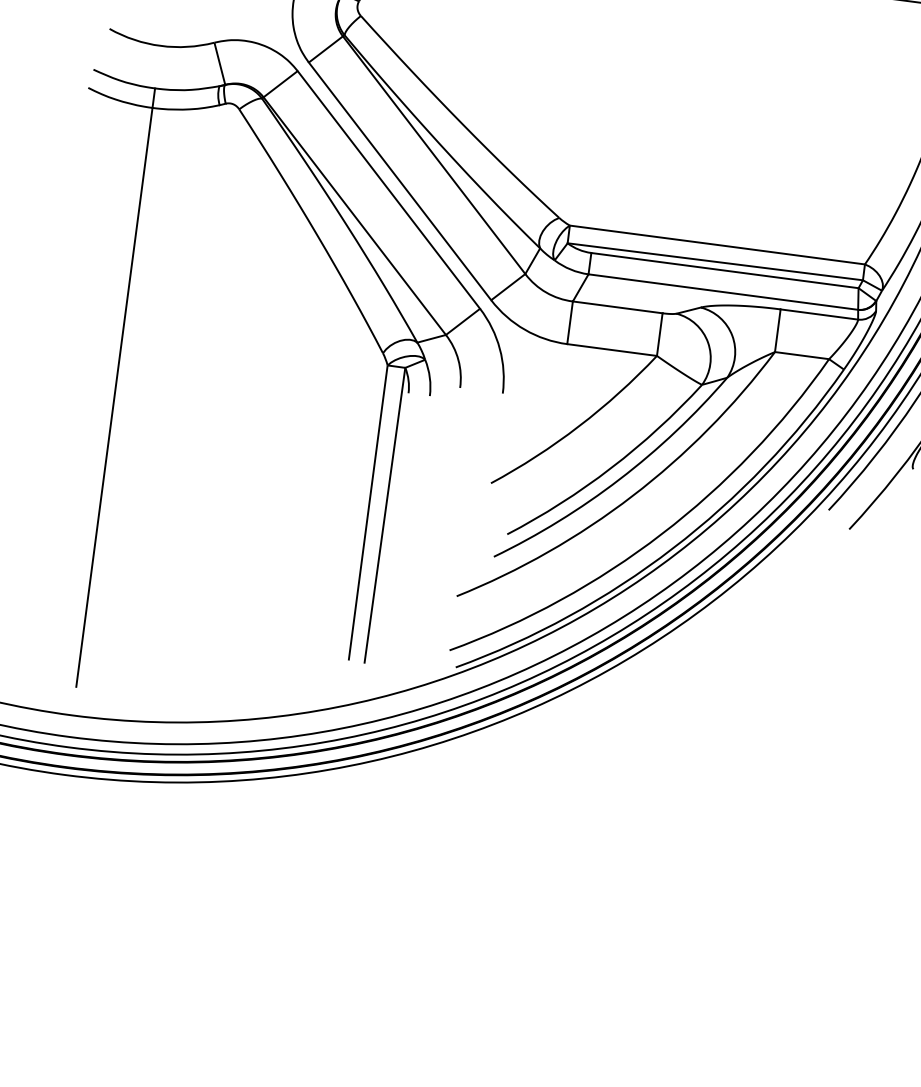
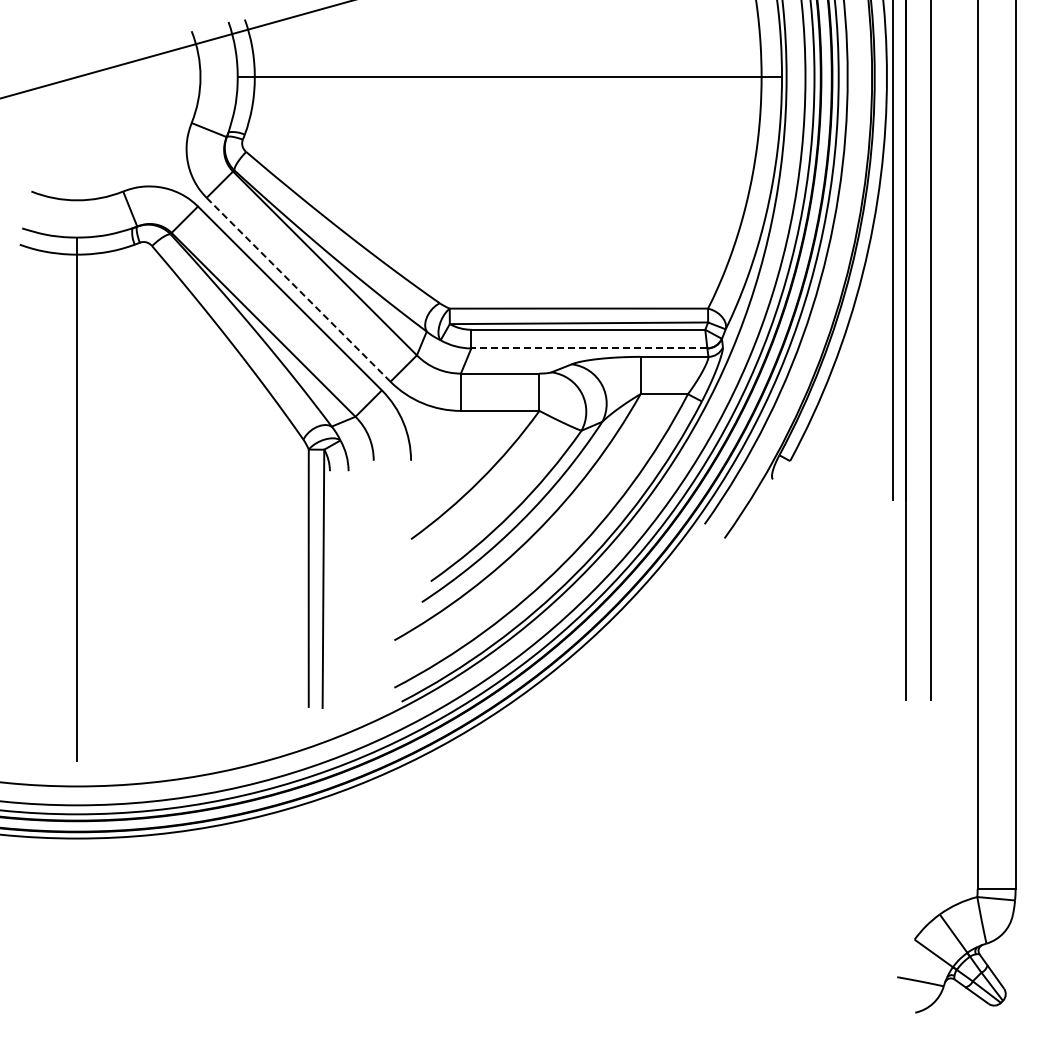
line: (399, 180) -> (298, 289), solid -> dashed
line: (722, 292) -> (588, 348), solid -> dashed

